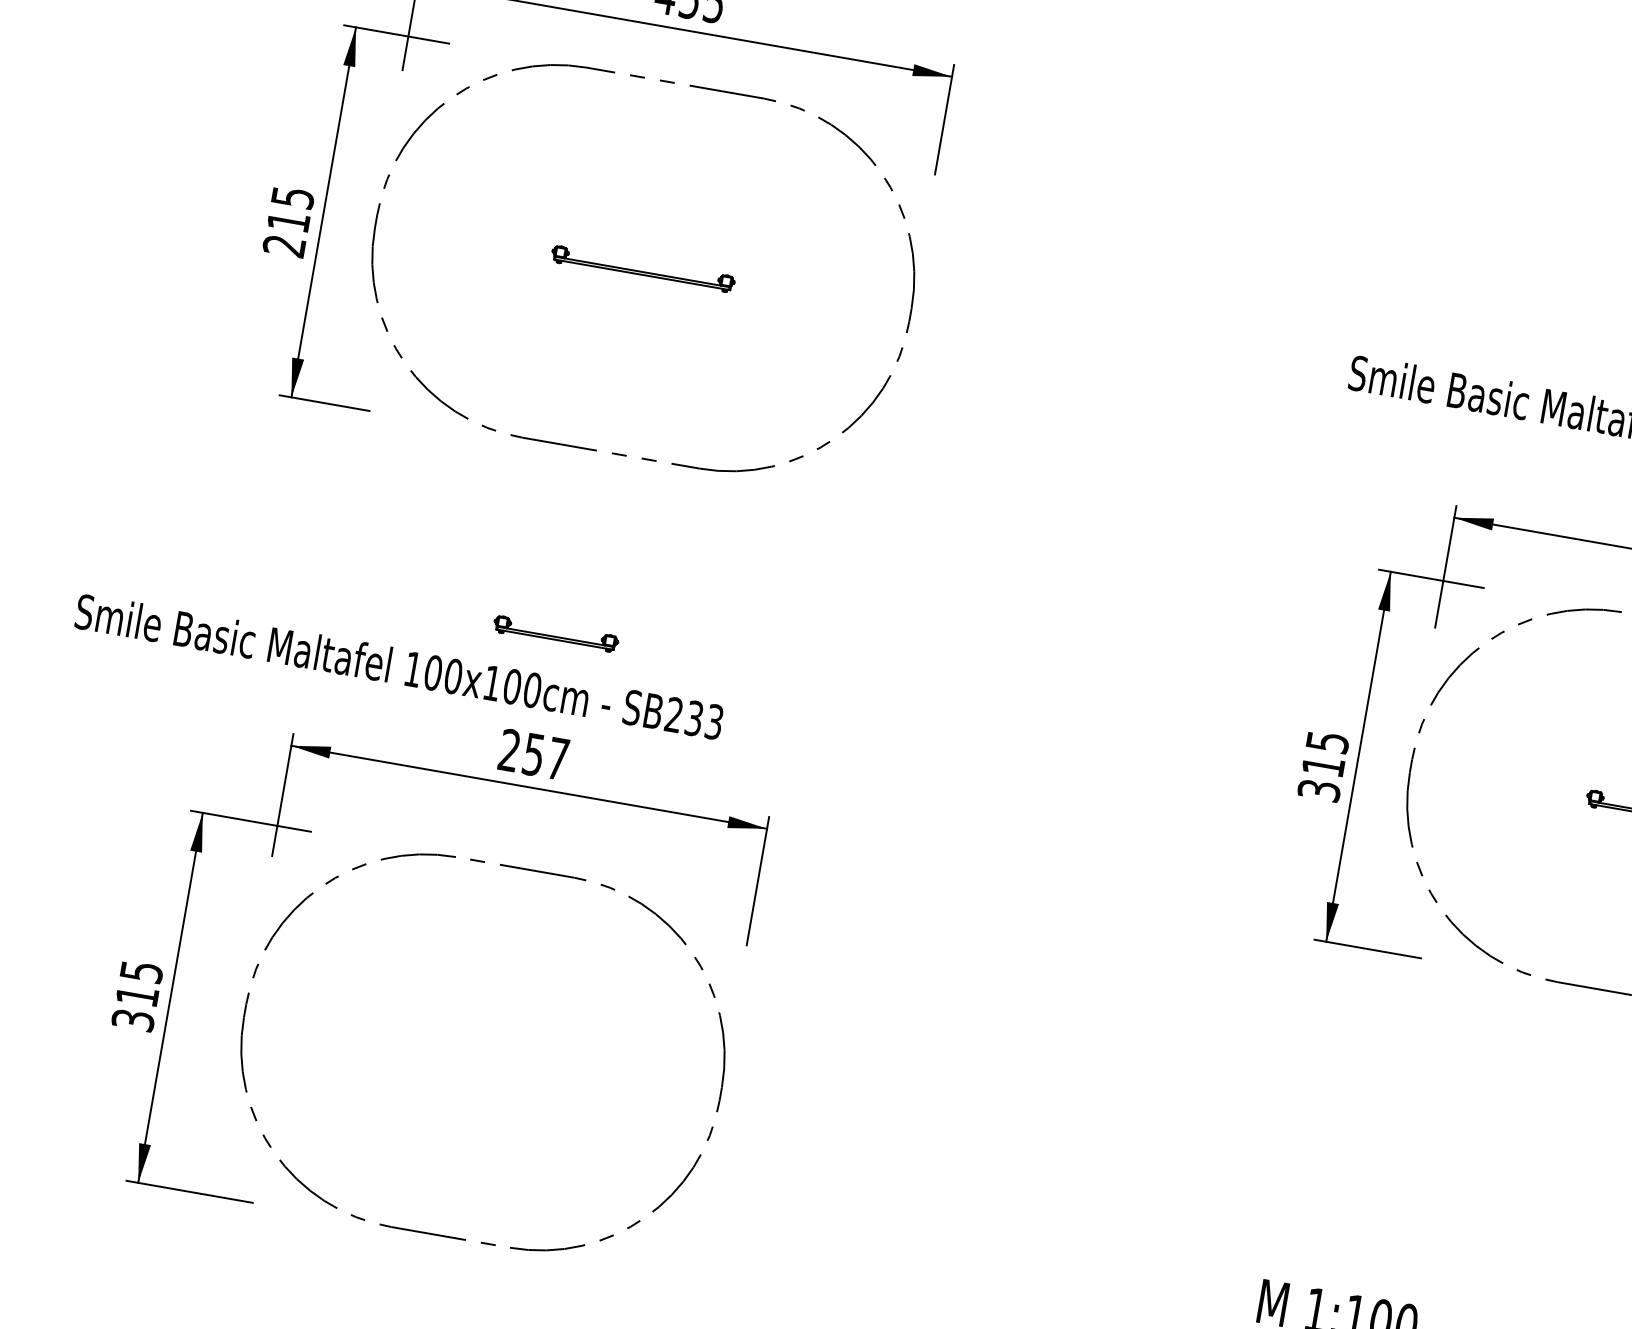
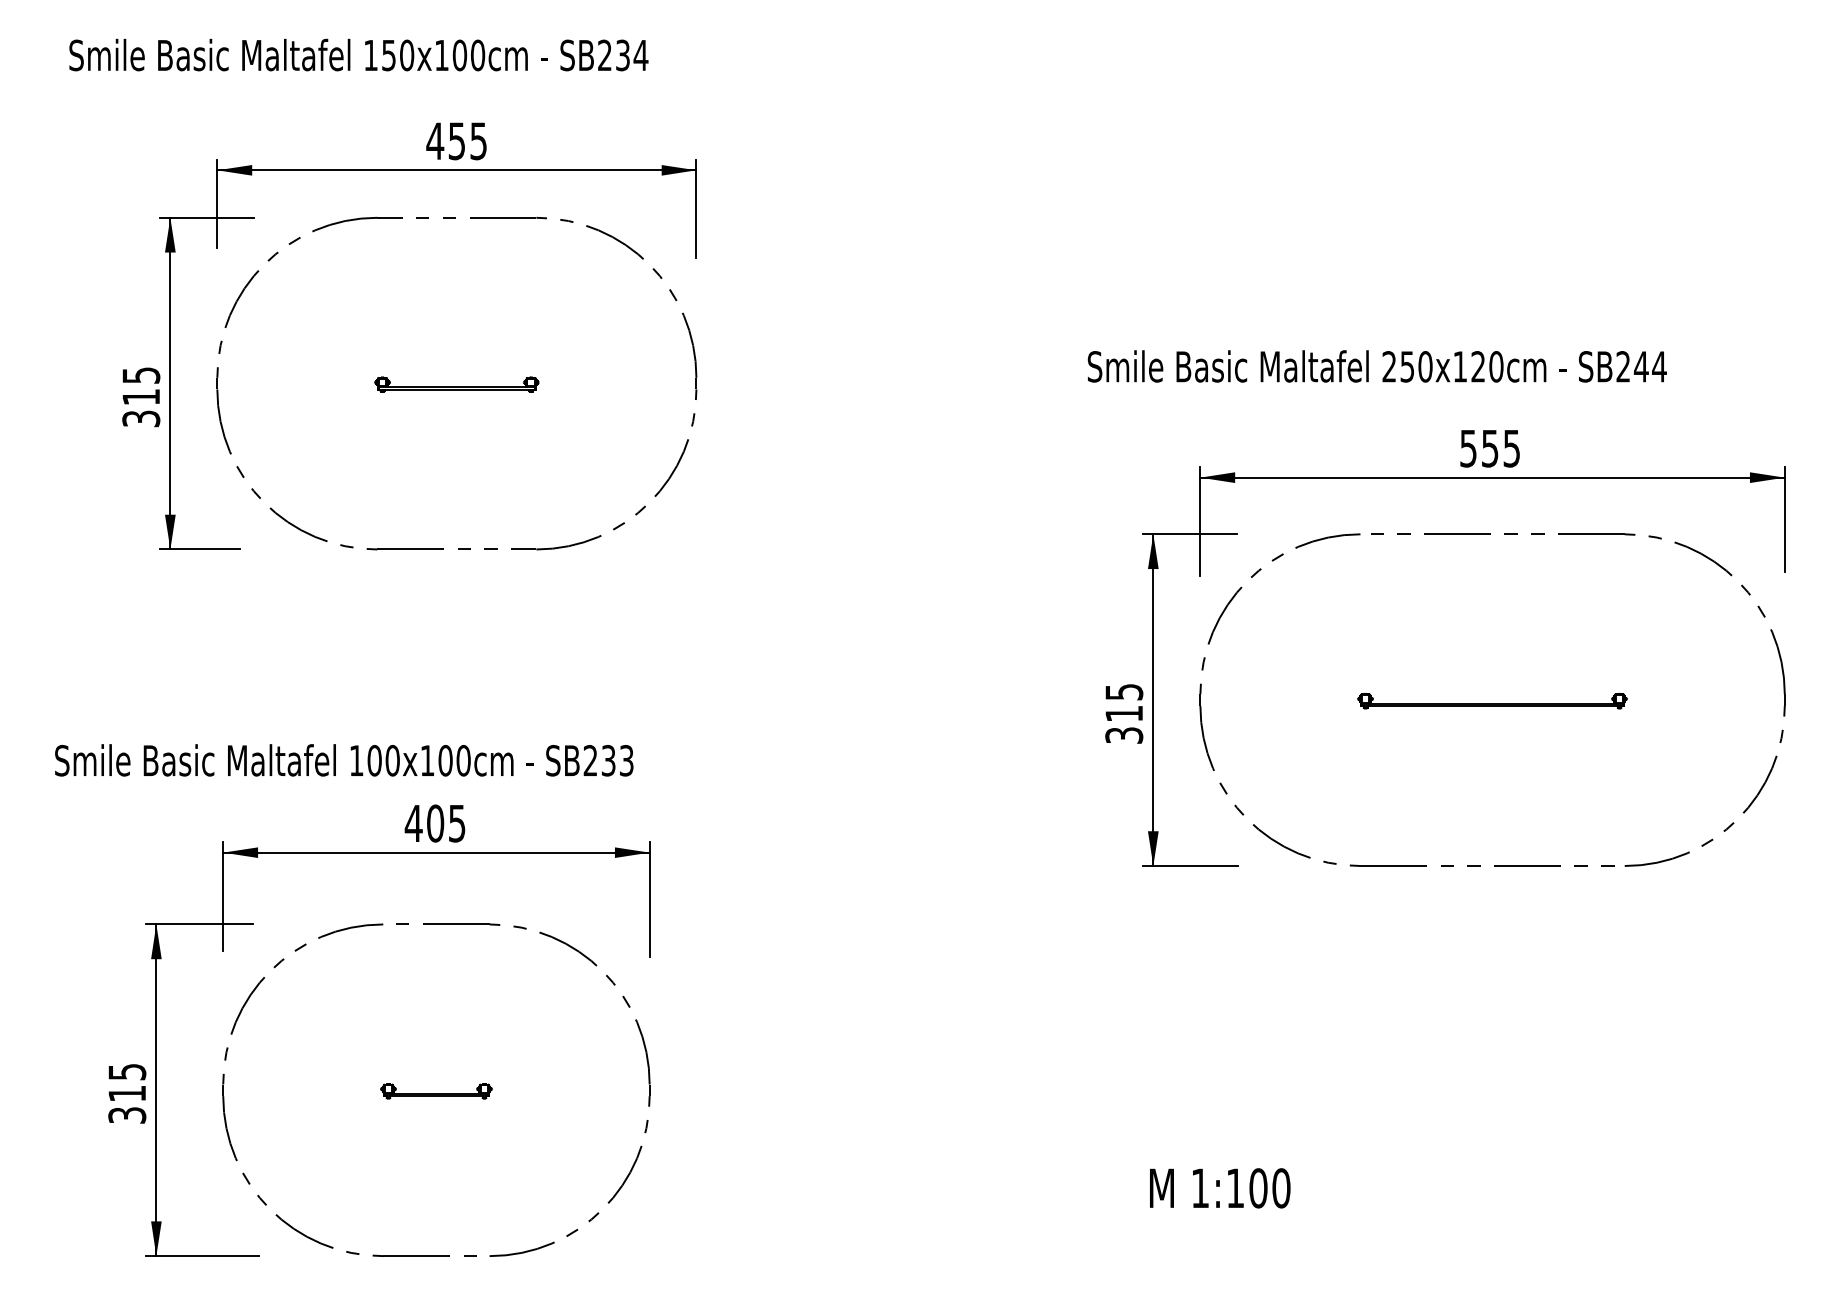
text: (284, 245) -> (141, 418), 215 -> 315
part: (555, 634) -> (436, 1091), moved
text: (399, 666) -> (344, 760), moved
text: (532, 754) -> (434, 823), 257 -> 405

